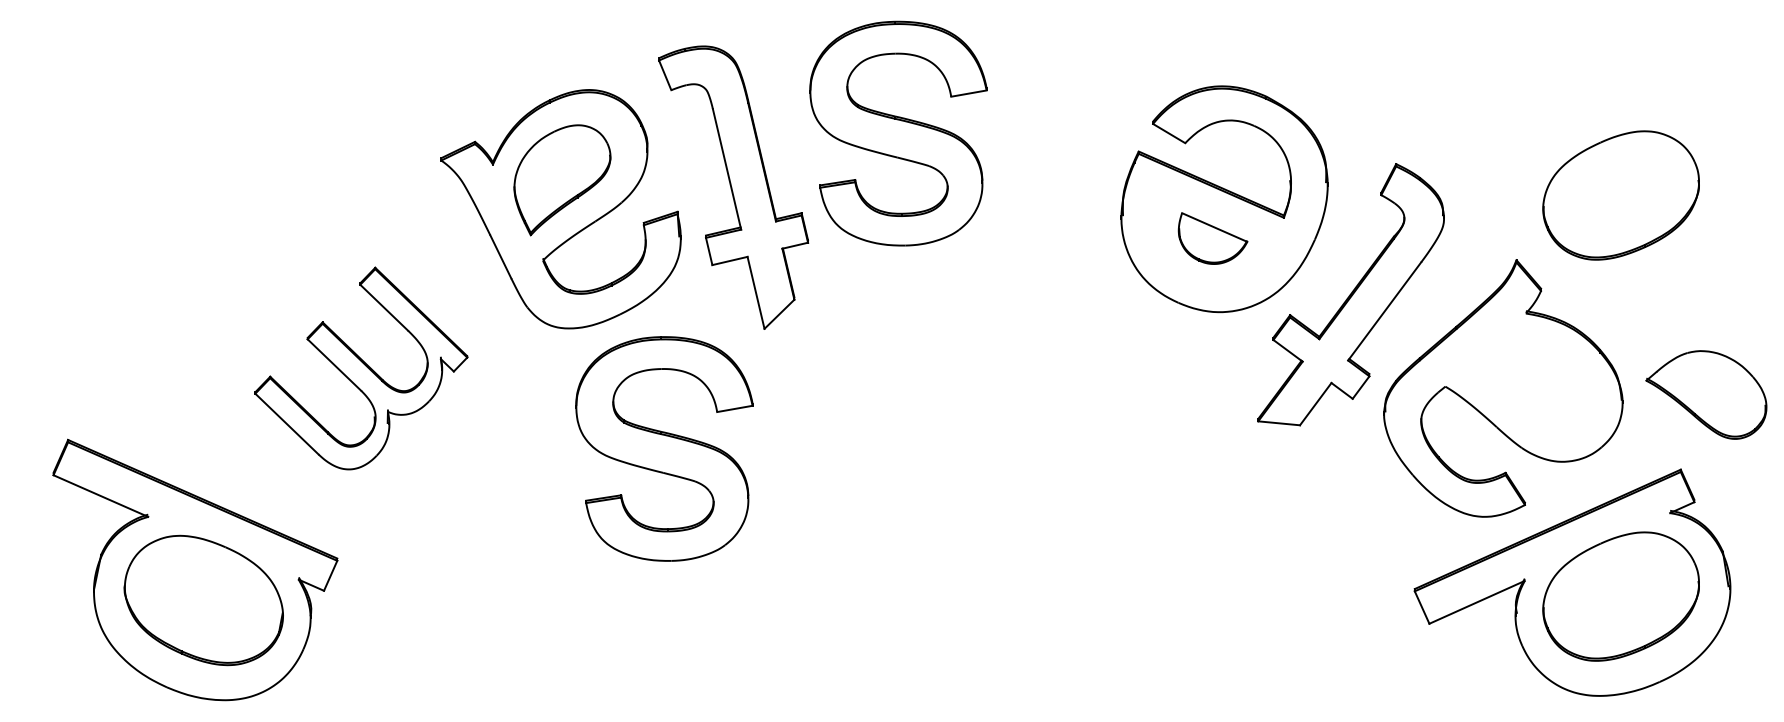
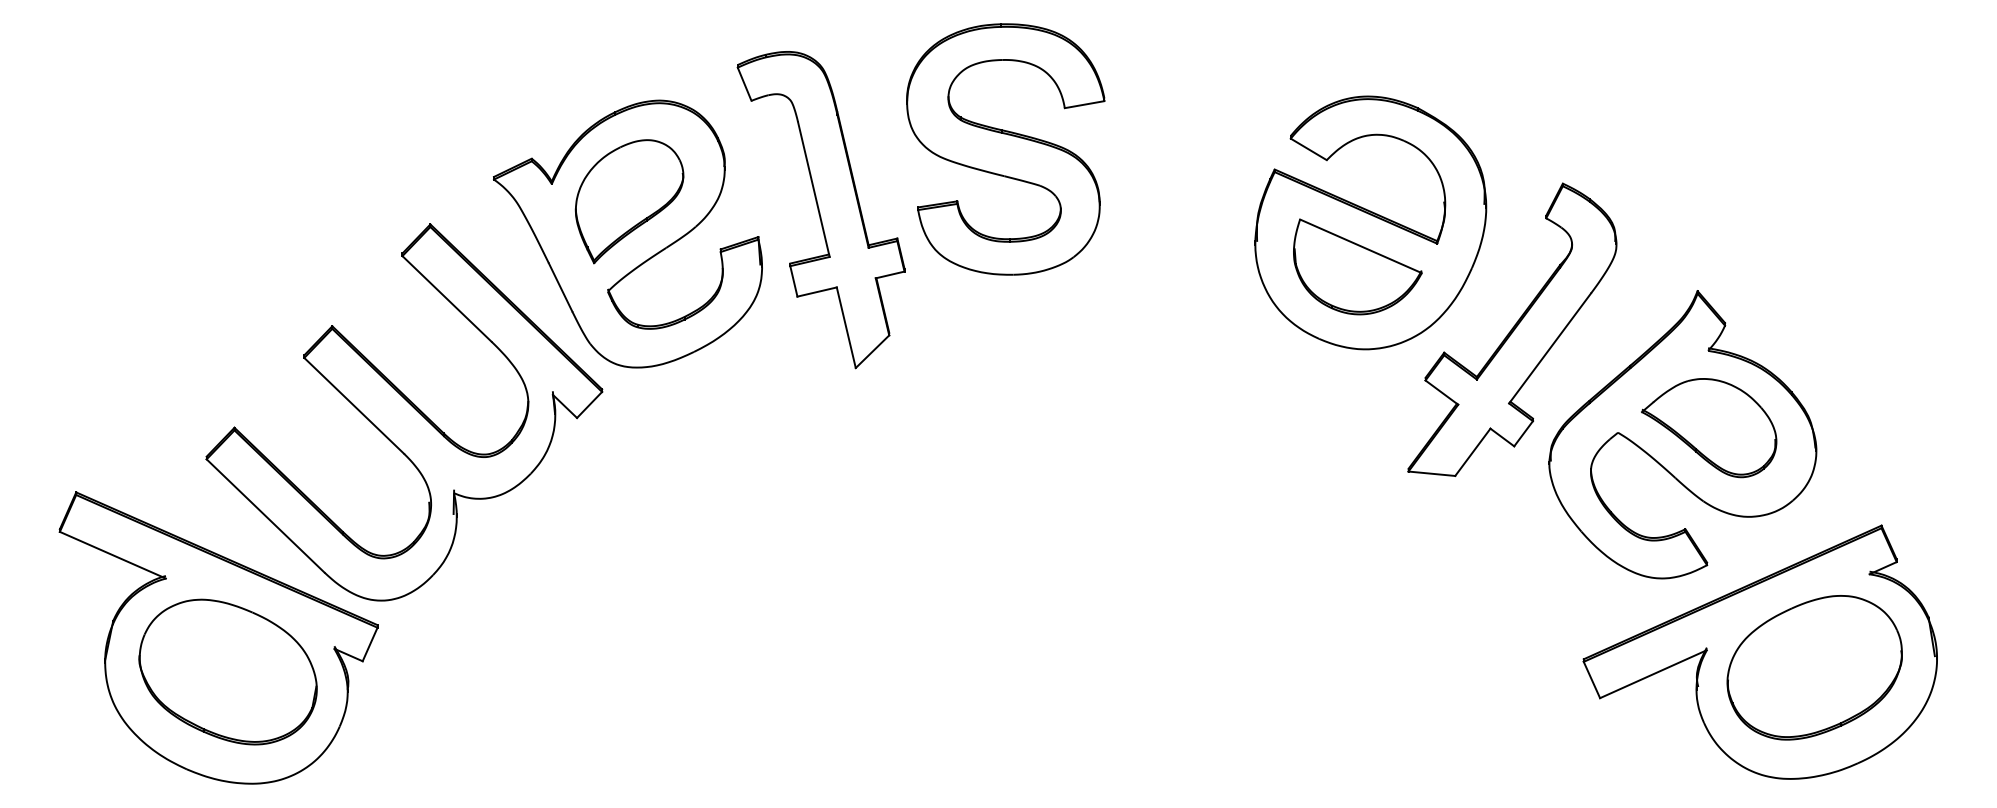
part: (1620, 195) -> (1814, 218), removed
part: (1212, 238) -> (1357, 266), size x1.67
part: (361, 368) -> (404, 412), size x1.67
part: (1706, 395) -> (1709, 428), moved
part: (664, 448) -> (743, 502), removed

